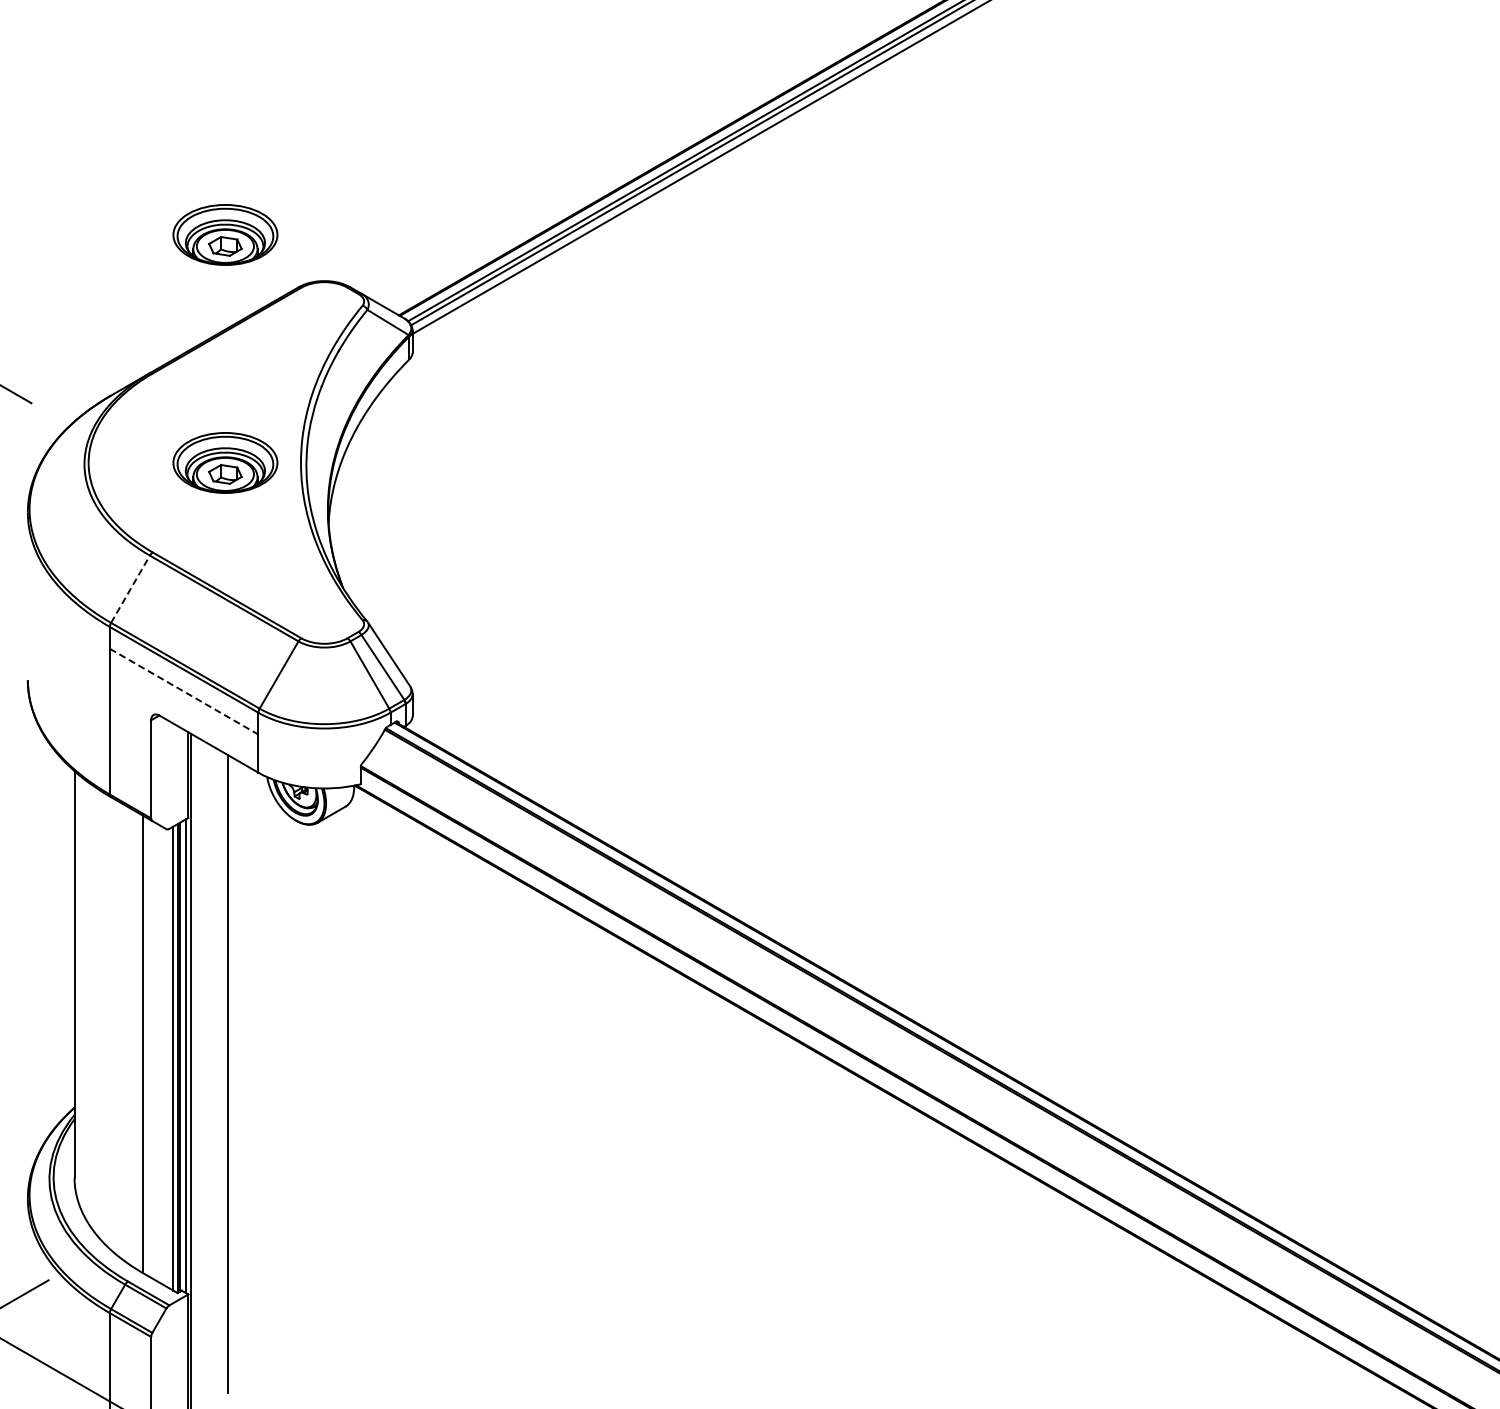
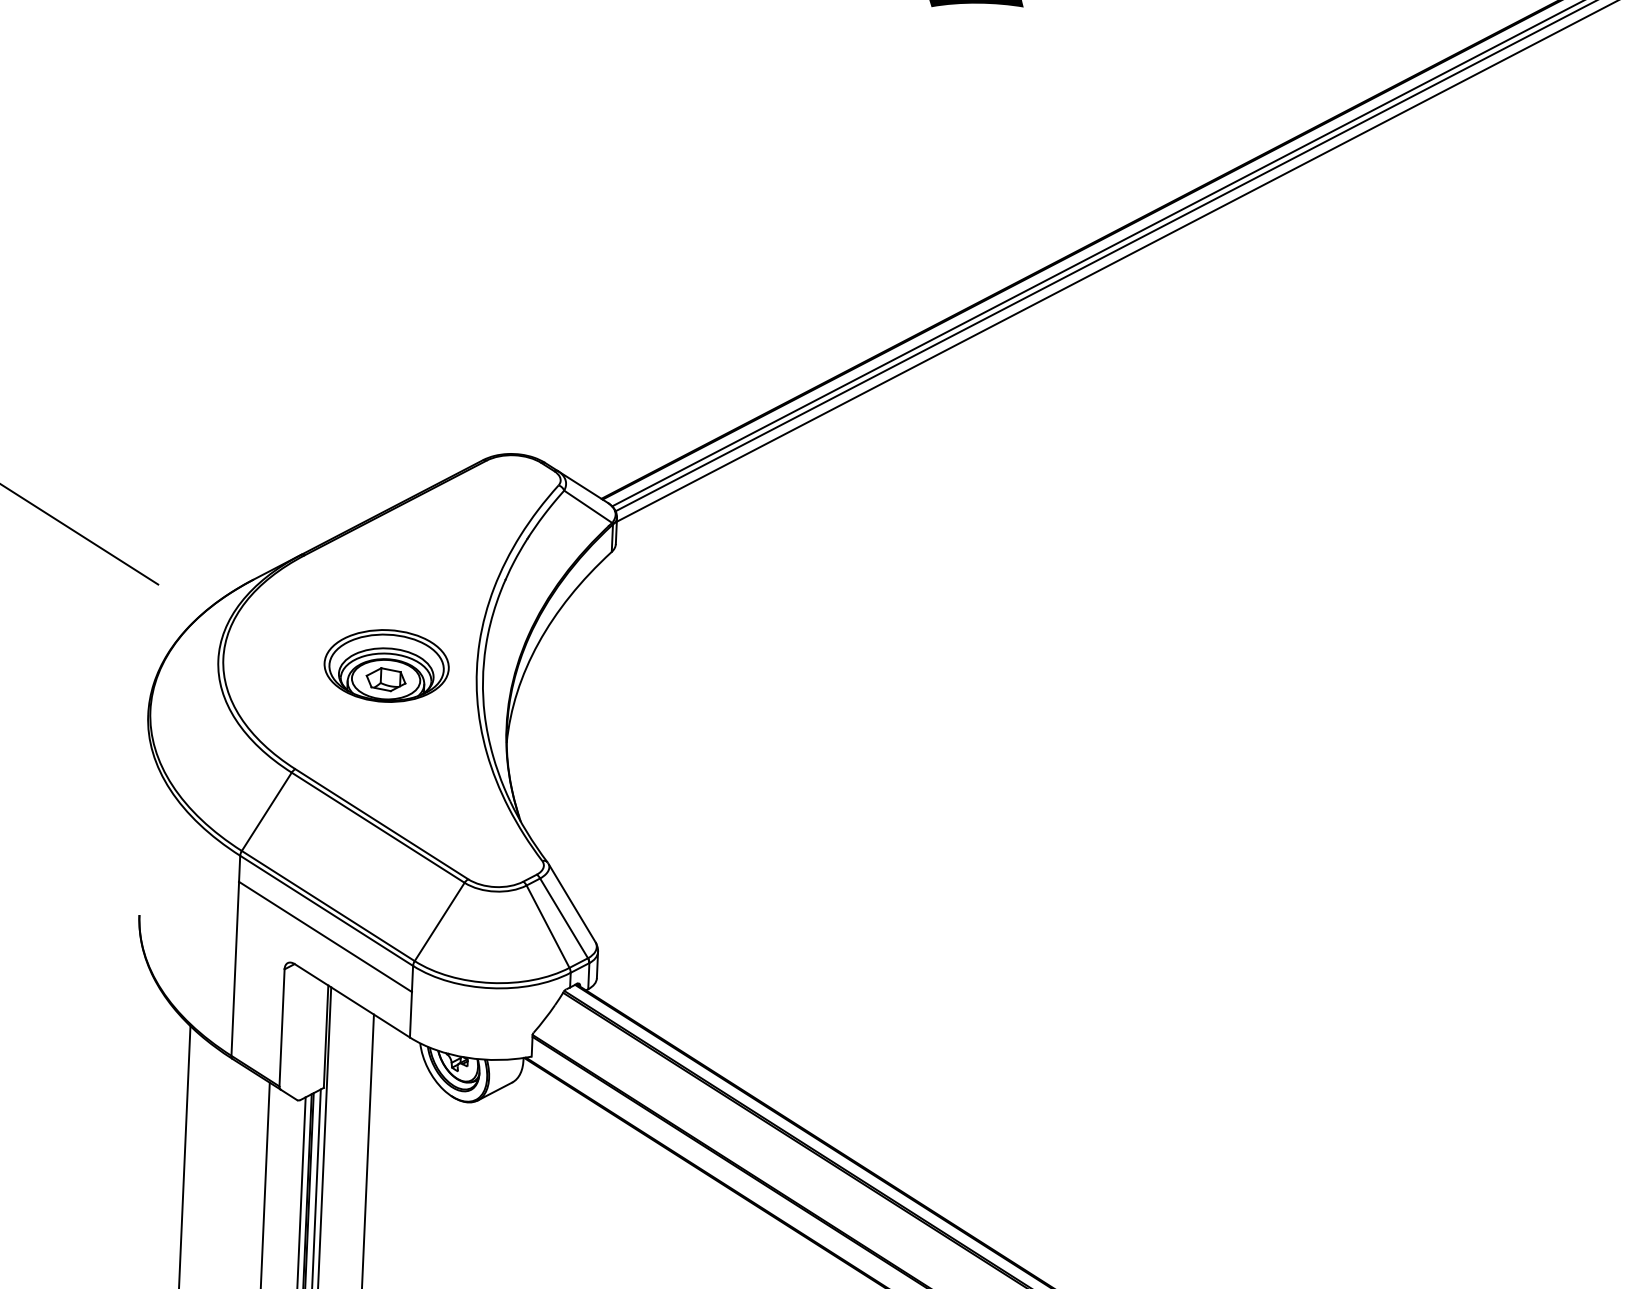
part: (225, 234) -> (398, 393), removed
line: (130, 589) -> (266, 812), dashed -> solid
line: (184, 691) -> (325, 936), dashed -> solid

